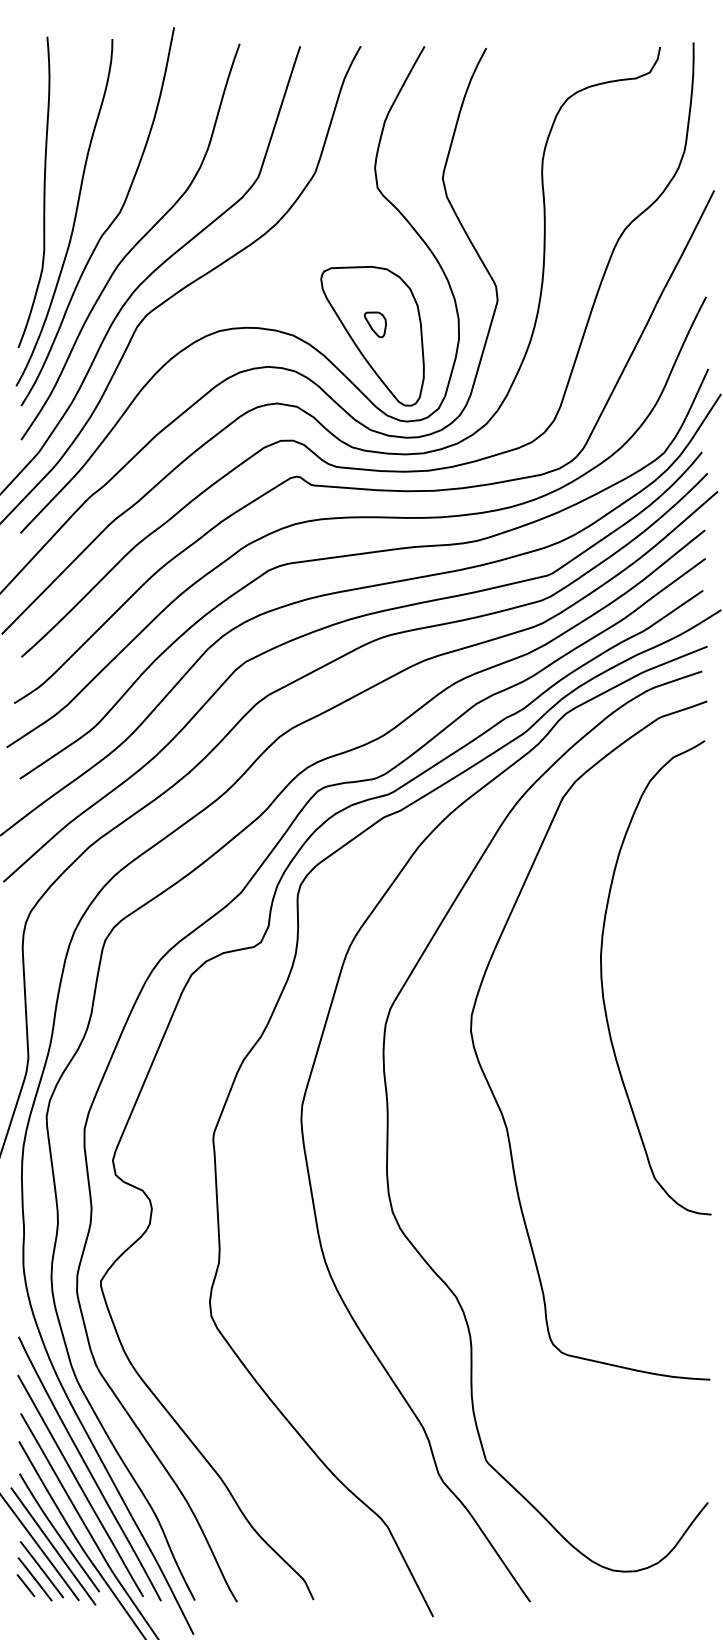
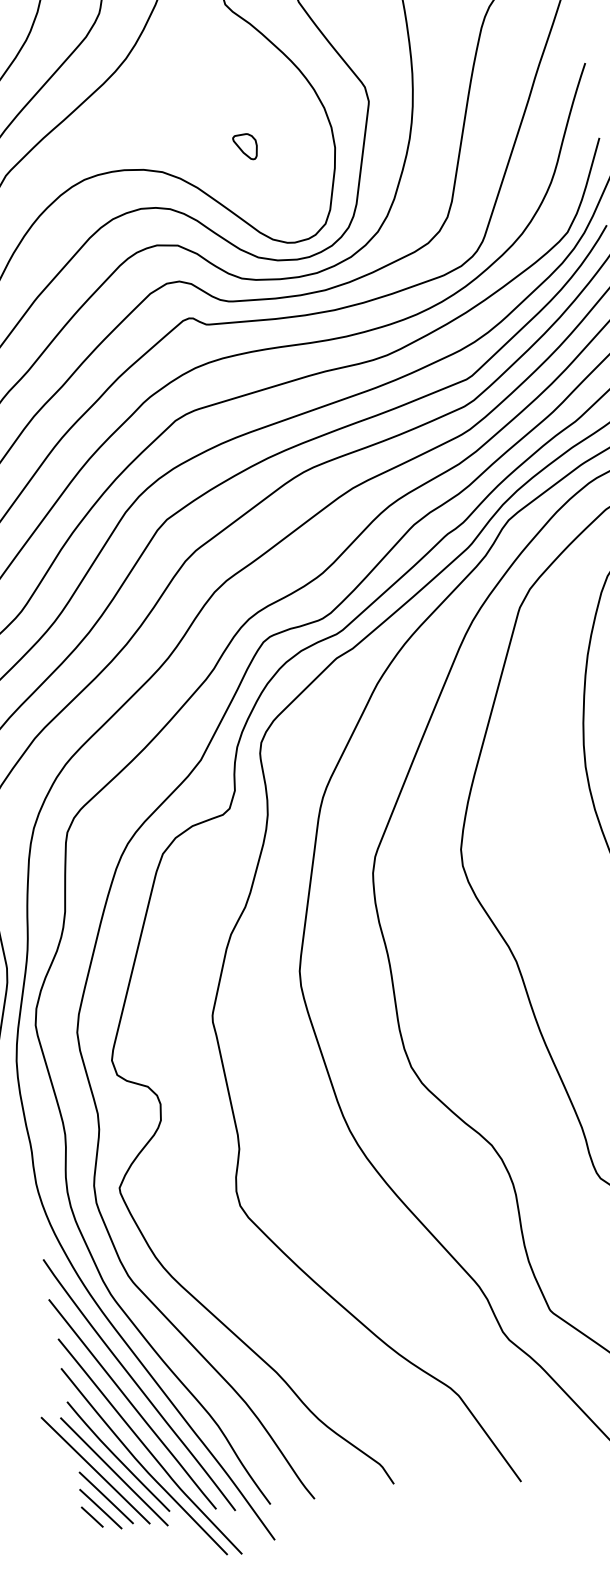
part: (372, 335) -> (244, 158), removed

